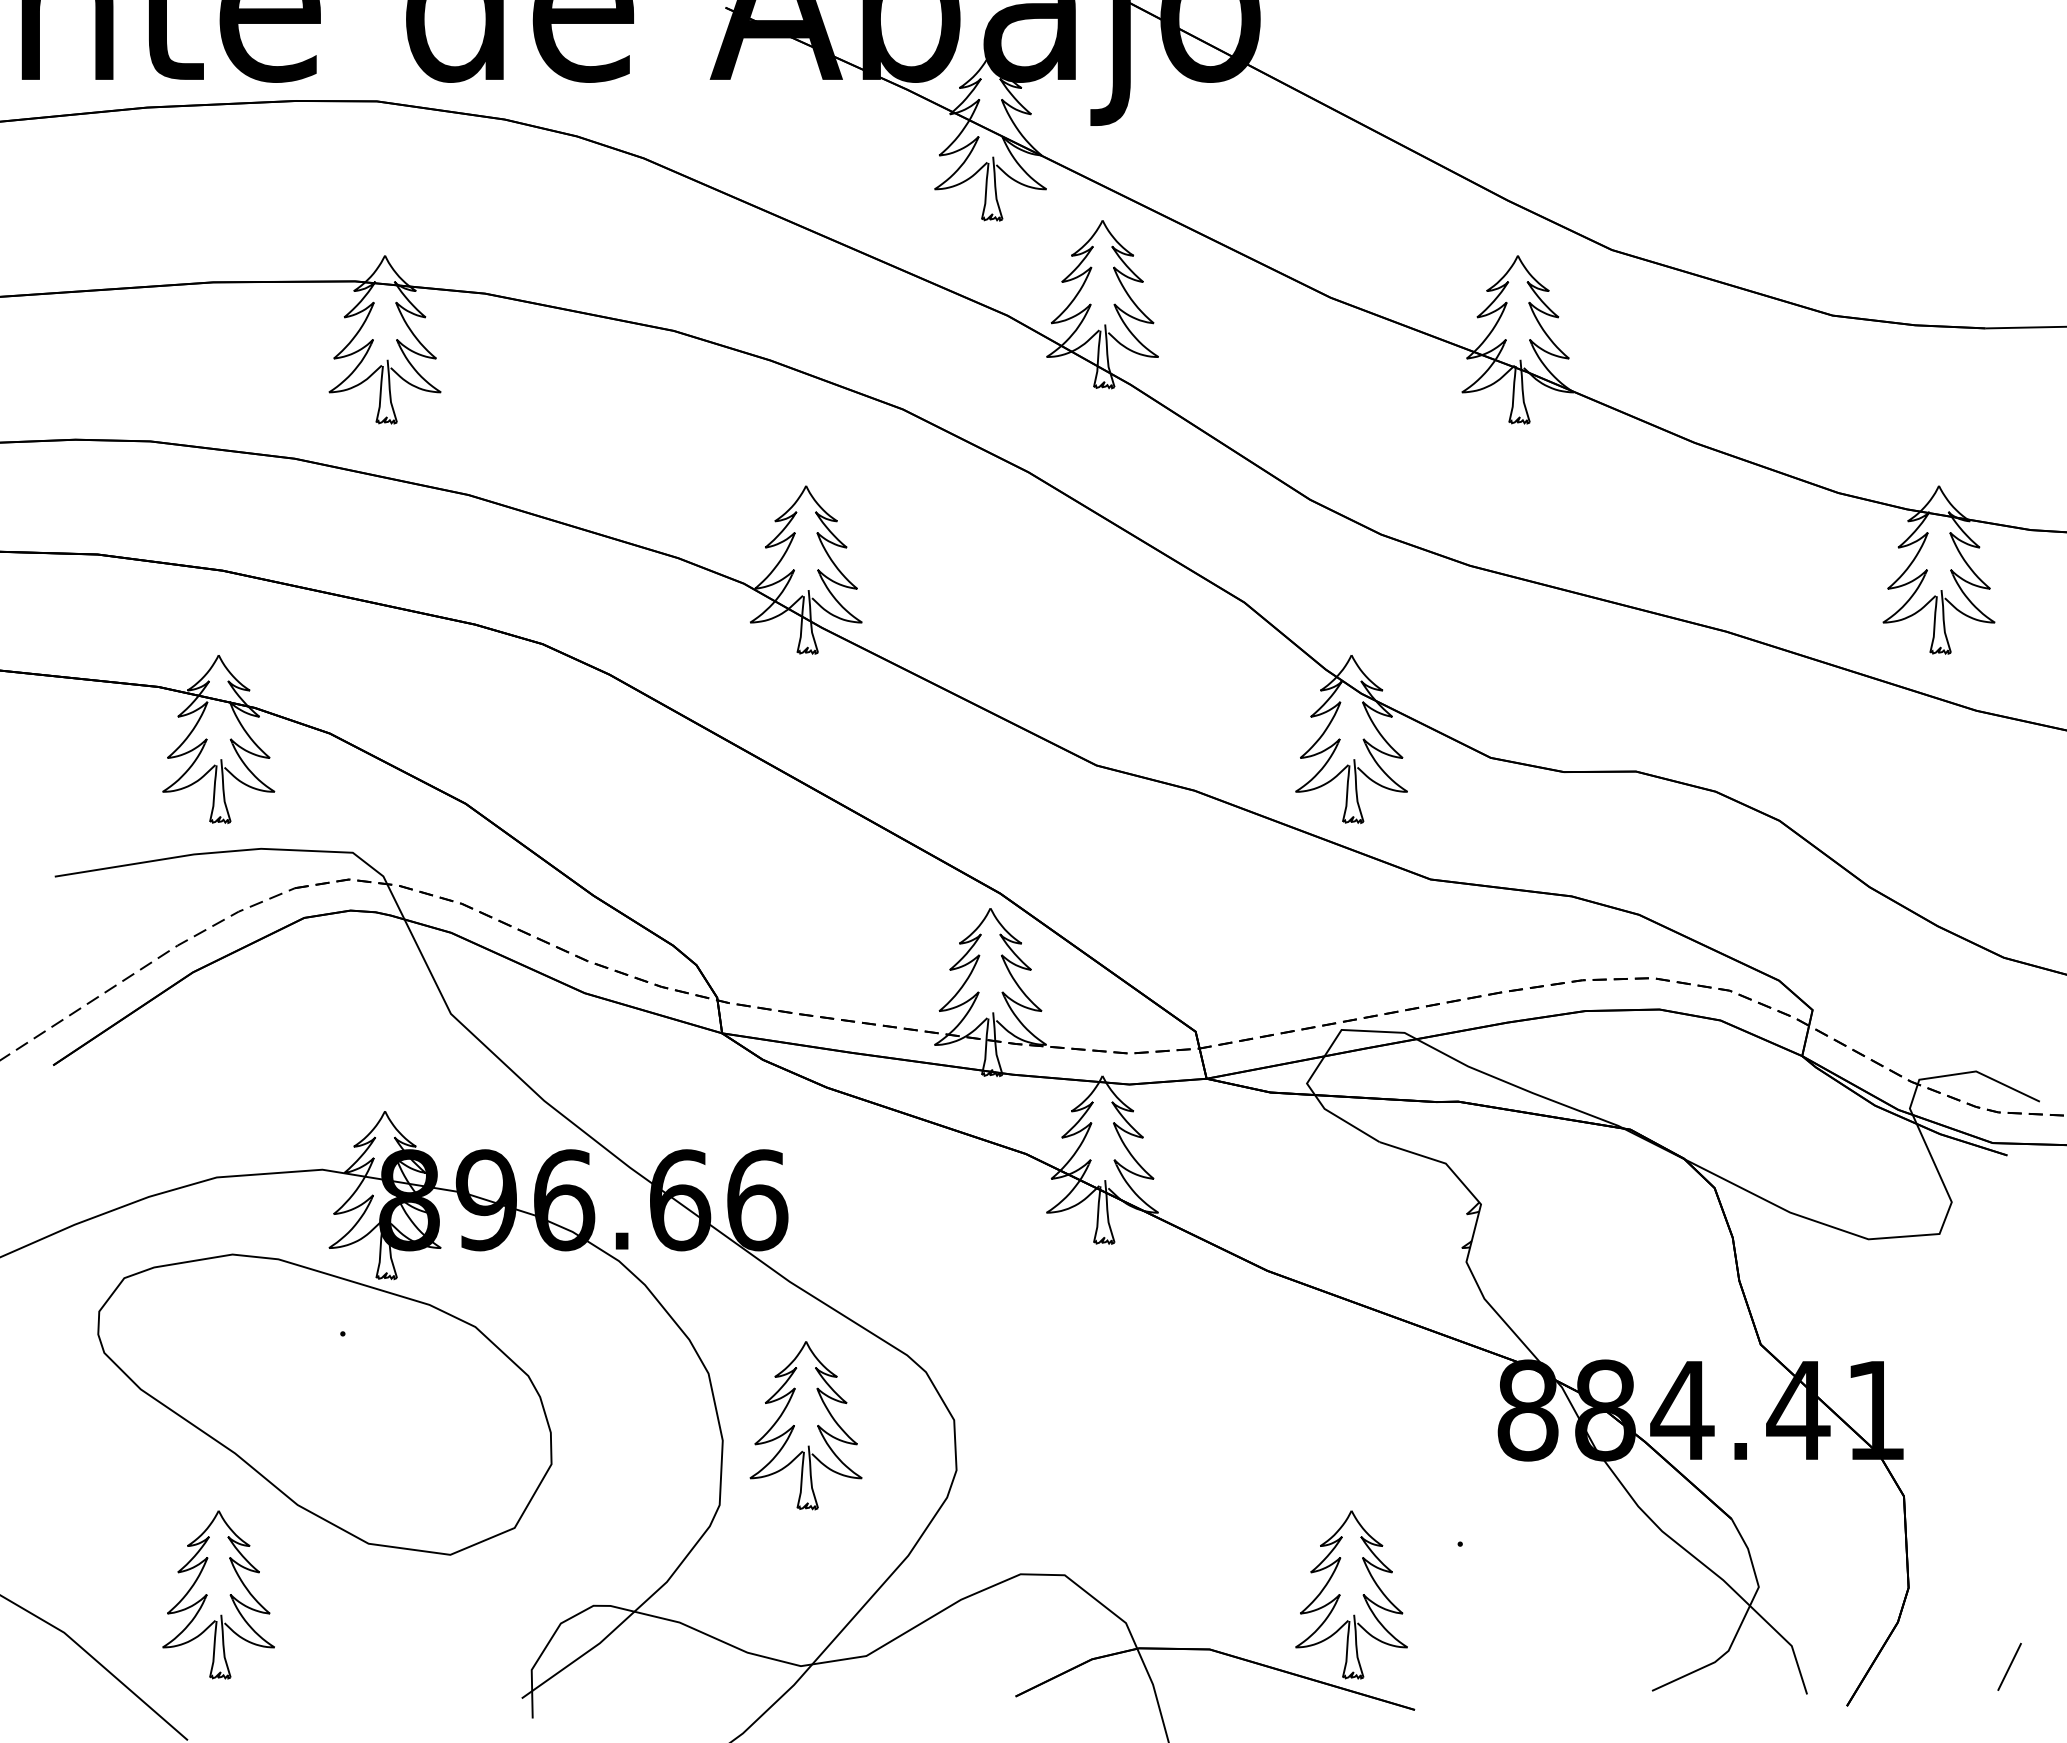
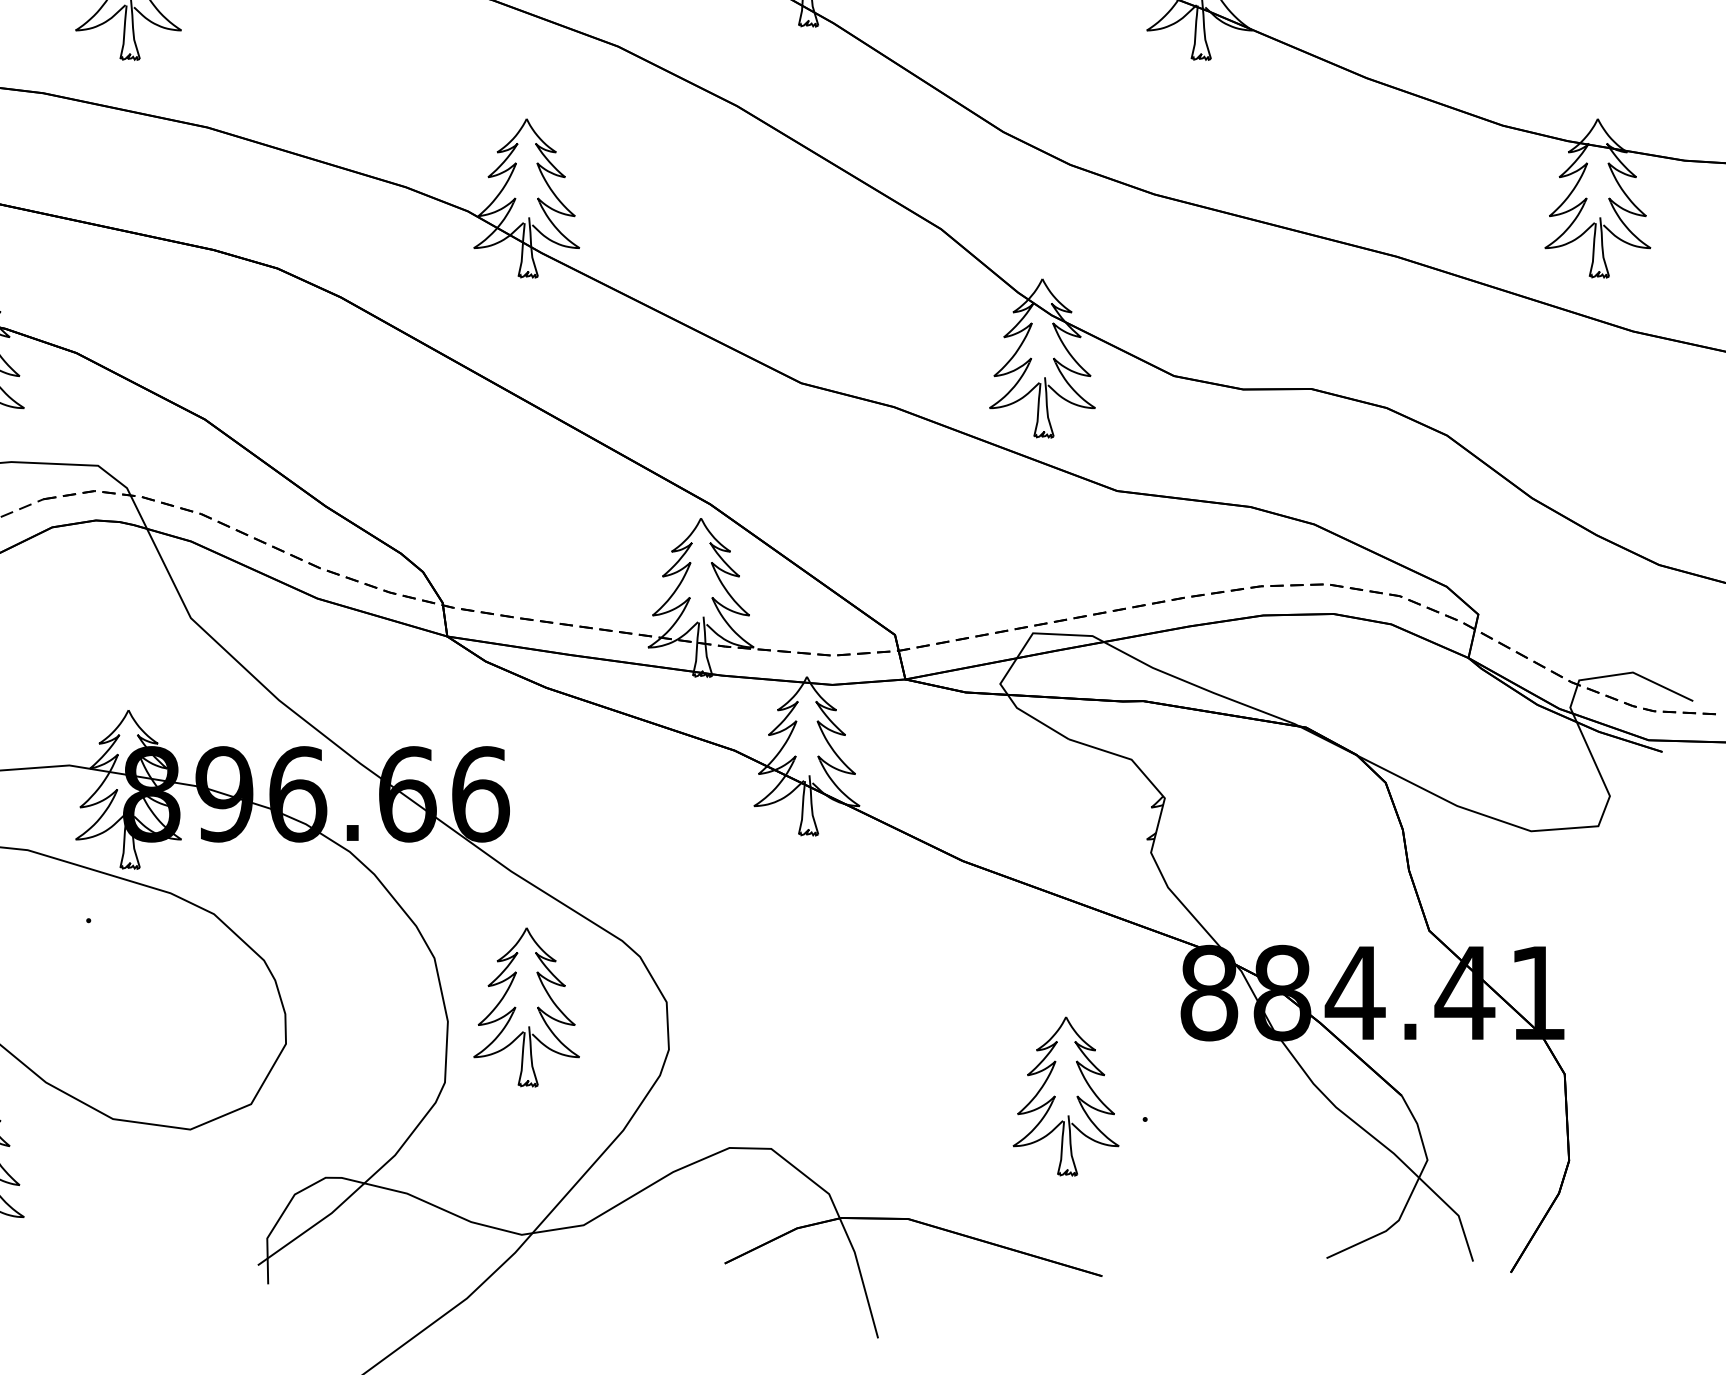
part: (1351, 1594) -> (1066, 1096), moved
line: (2009, 1666) -> (1664, 1235), removed

